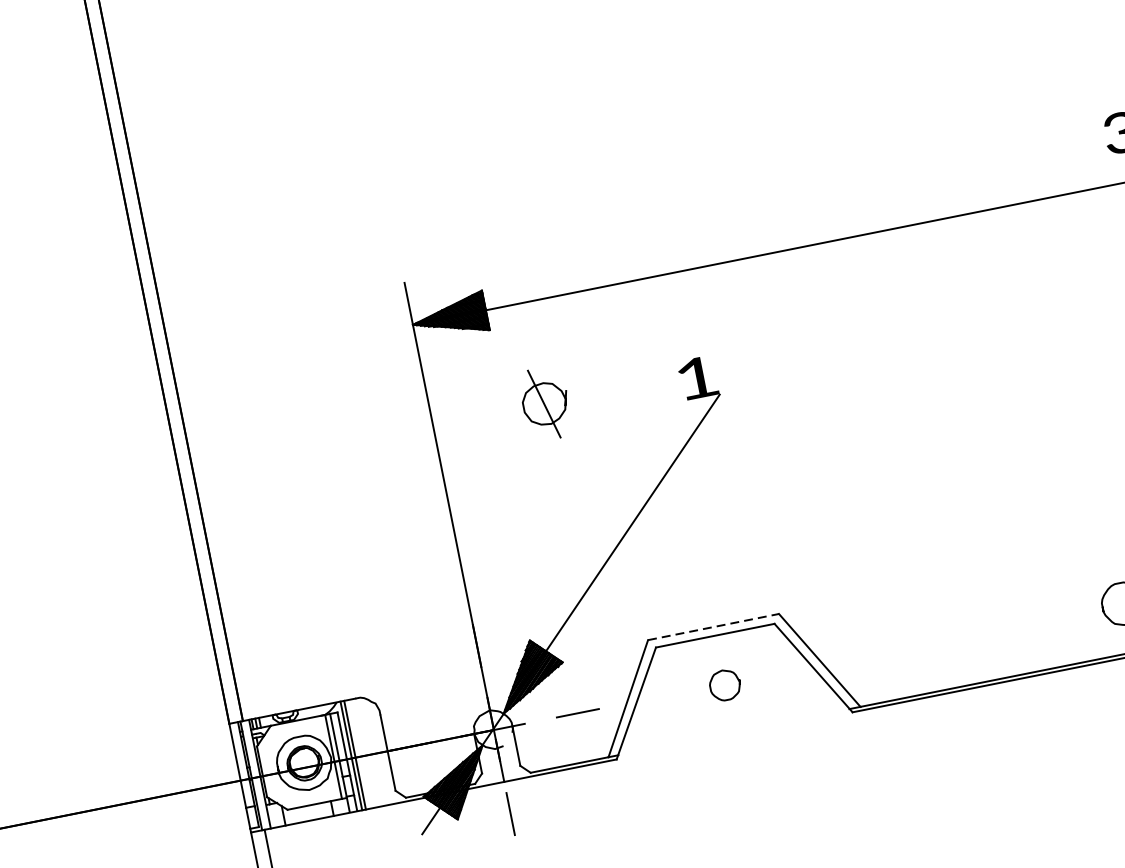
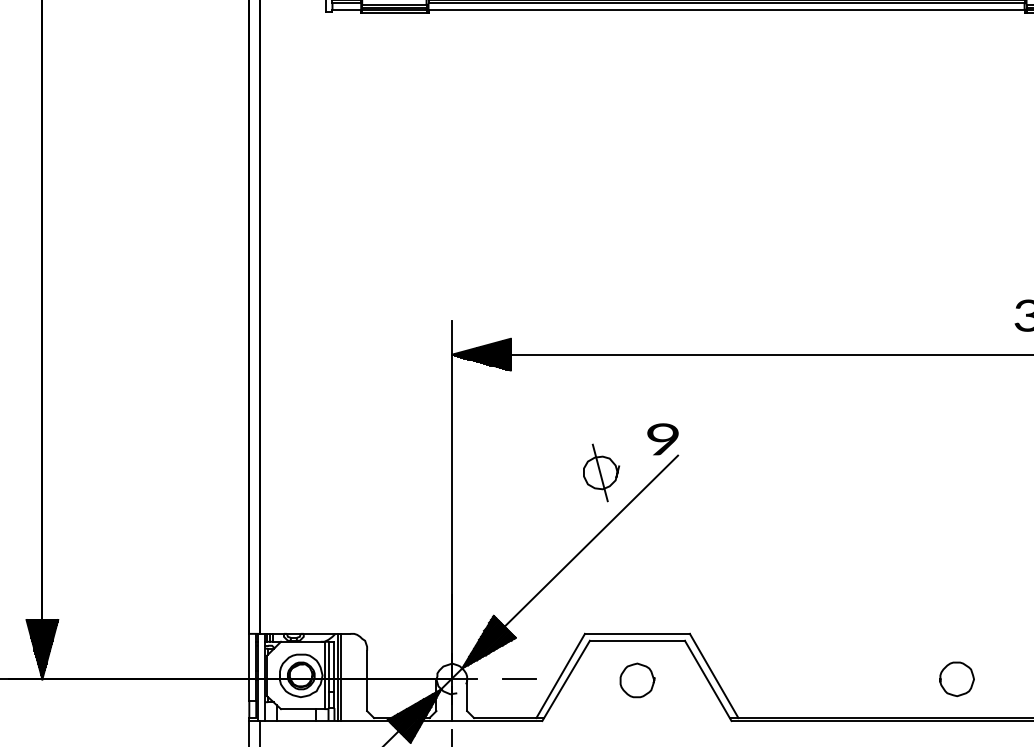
text: (696, 378) -> (662, 439), 1 -> 9
part: (545, 403) -> (601, 472), moved
line: (713, 626) -> (637, 633), dashed -> solid
part: (725, 685) -> (637, 680), size x1.43

